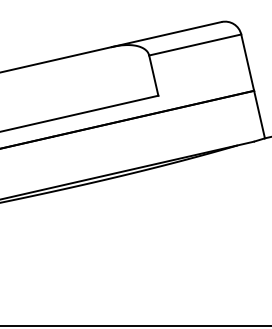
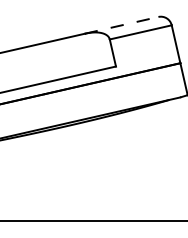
line: (166, 34) -> (121, 25), solid -> dashed

